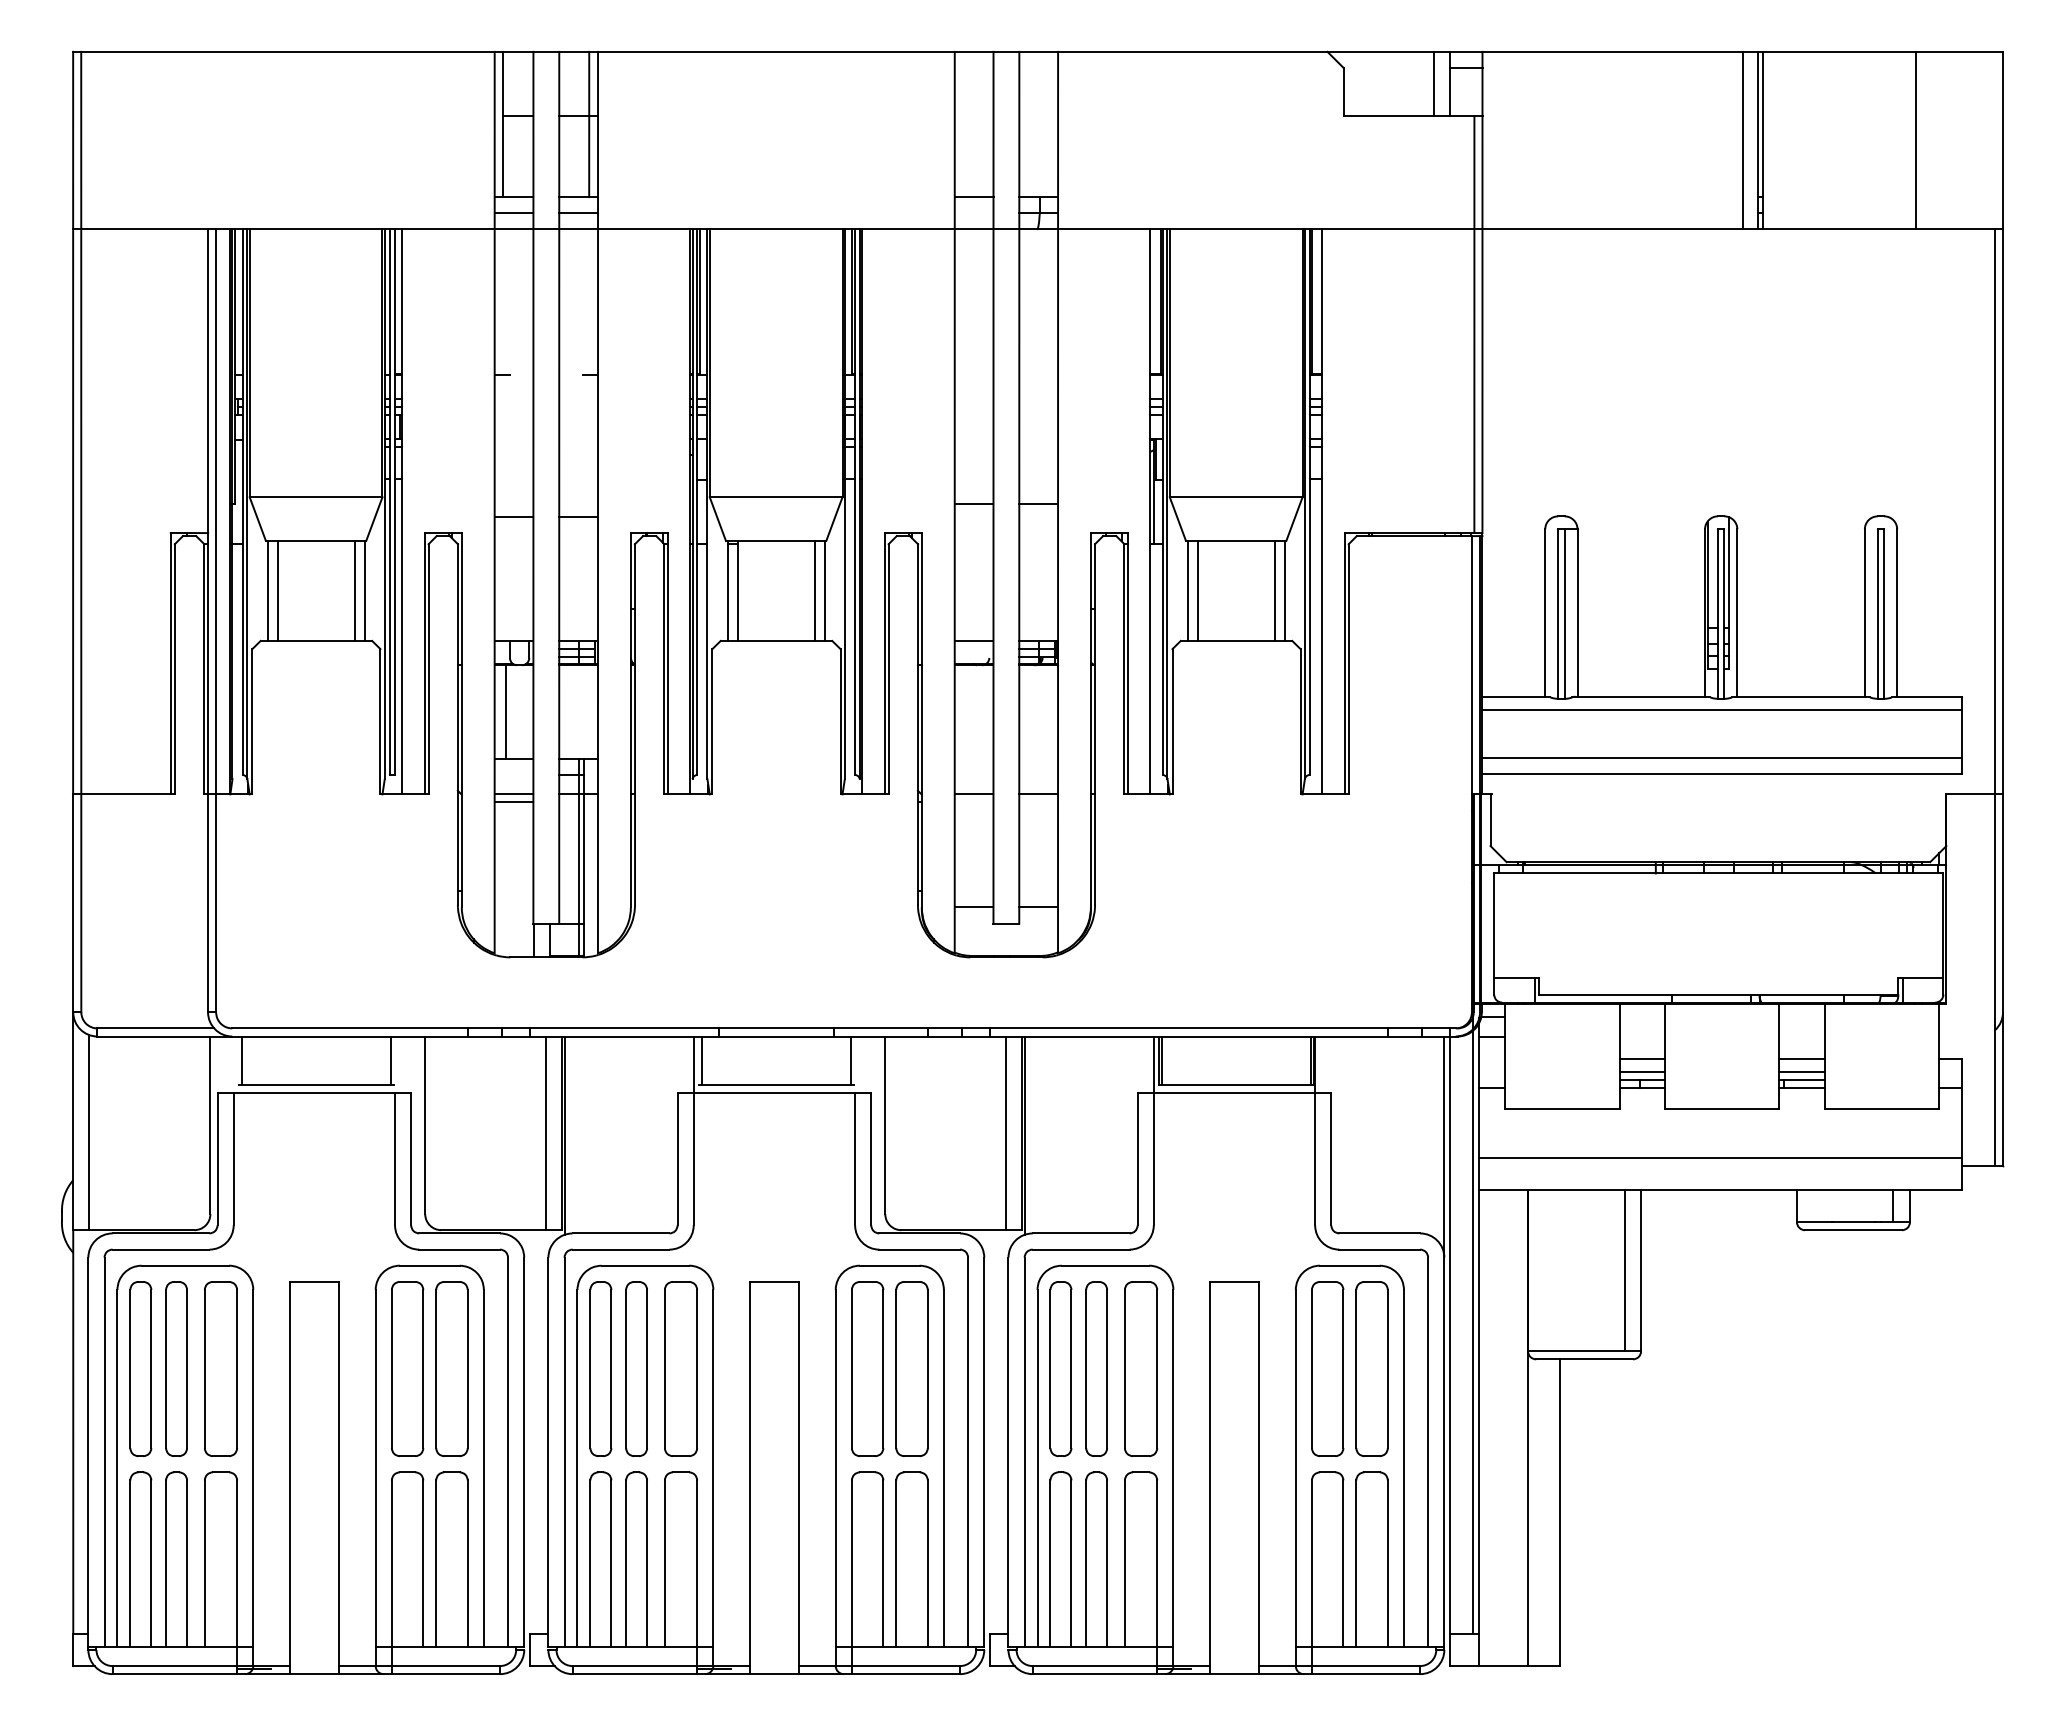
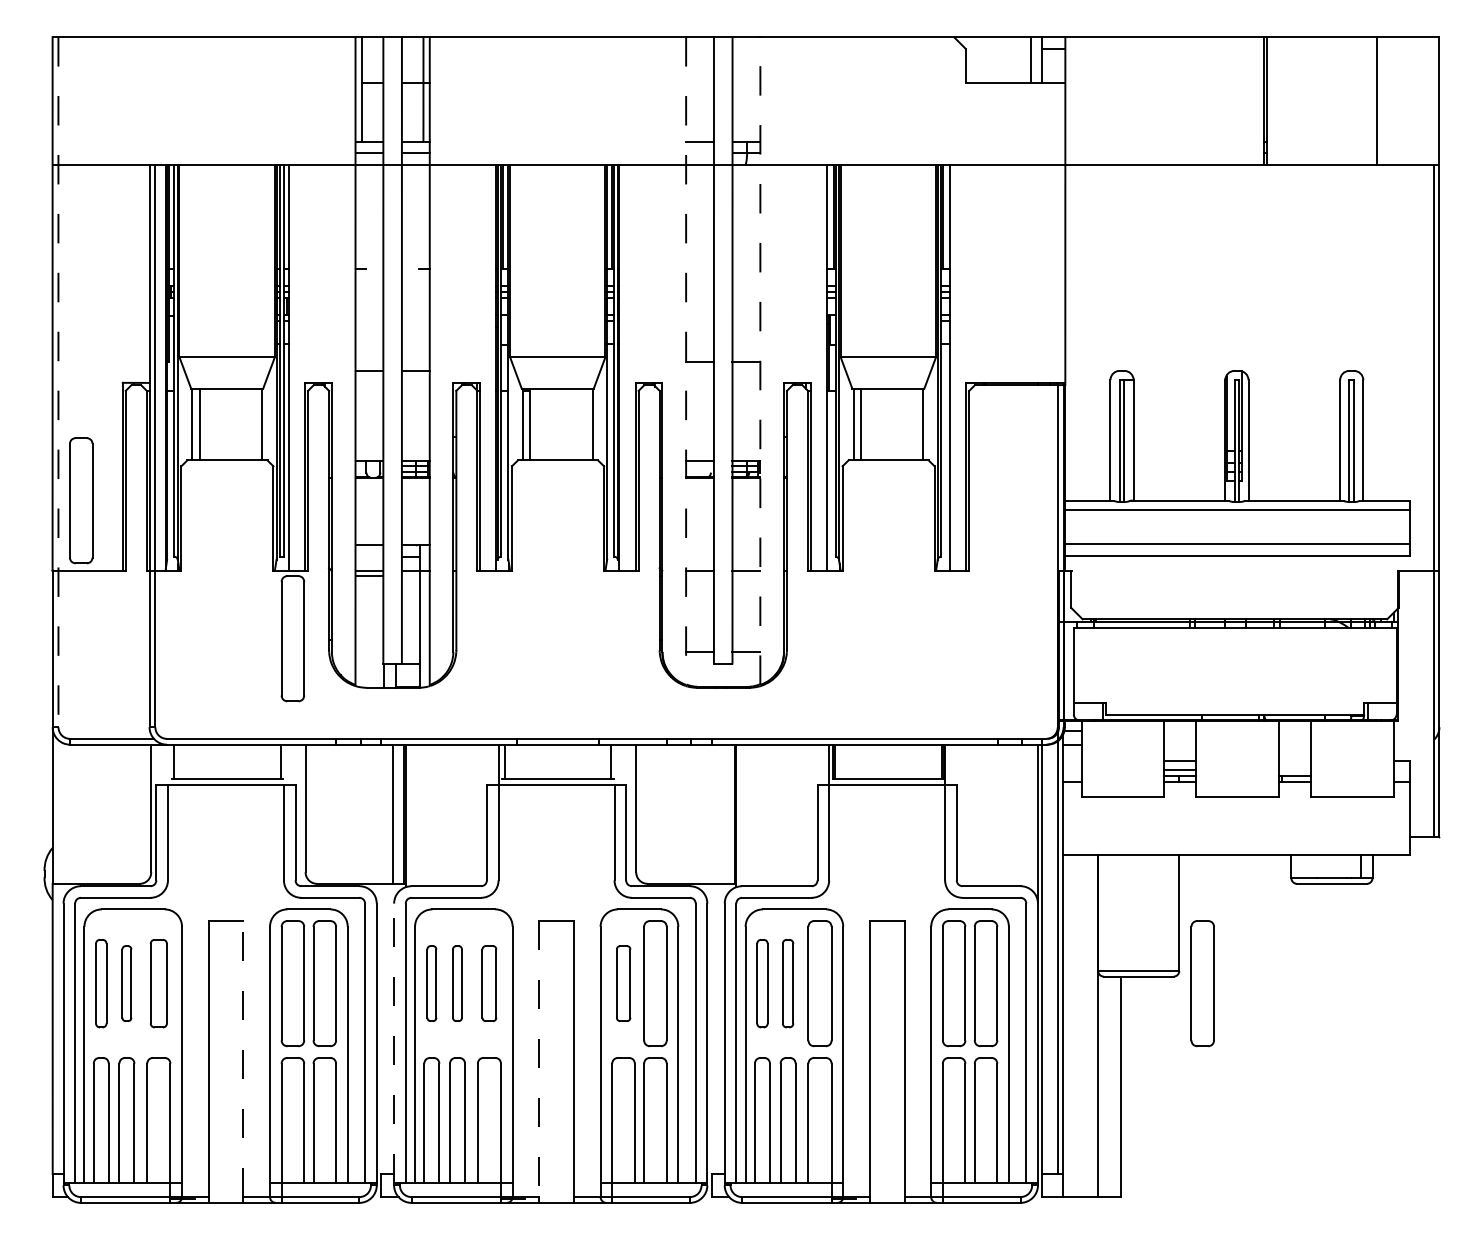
line: (1743, 140) -> (1252, 100), removed
line: (1474, 324) -> (1059, 233), removed
line: (954, 502) -> (685, 360), solid -> dashed
line: (1058, 502) -> (760, 360), solid -> dashed
line: (81, 532) -> (58, 382), solid -> dashed
line: (355, 590) -> (255, 424), removed
line: (815, 590) -> (586, 424), removed
line: (1275, 590) -> (916, 424), removed
part: (112, 696) -> (80, 500), added
line: (505, 710) -> (363, 510), removed
line: (579, 857) -> (416, 616), removed
part: (407, 888) -> (292, 638), added
line: (1801, 1059) -> (1294, 761), removed
line: (1801, 1071) -> (1294, 769), removed
line: (89, 1132) -> (64, 813), removed
line: (1006, 1133) -> (723, 814), removed
line: (1720, 1157) -> (1236, 831), removed
line: (1624, 1270) -> (1167, 912), removed
part: (140, 1368) -> (101, 983), size x0.7
part: (176, 1368) -> (126, 983), size x0.6
part: (220, 1368) -> (158, 983), size x0.7
part: (600, 1368) -> (431, 983), size x0.6
part: (636, 1368) -> (457, 983), size x0.6
part: (680, 1368) -> (489, 983), size x0.6
part: (867, 1368) -> (623, 983), size x0.6
part: (1060, 1368) -> (762, 983), size x0.7
part: (1096, 1368) -> (787, 983), size x0.7
part: (1673, 1368) -> (1202, 983), added
line: (548, 1452) -> (394, 1043), solid -> dashed
line: (338, 1473) -> (243, 1058), solid -> dashed
line: (750, 1474) -> (539, 1059), solid -> dashed

